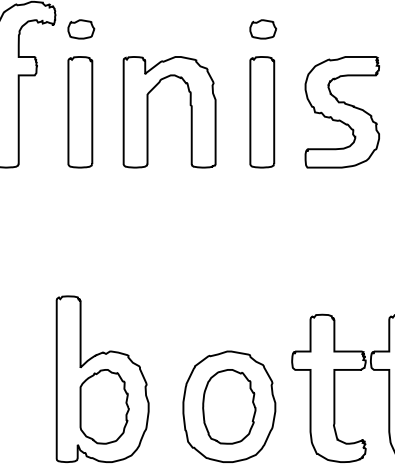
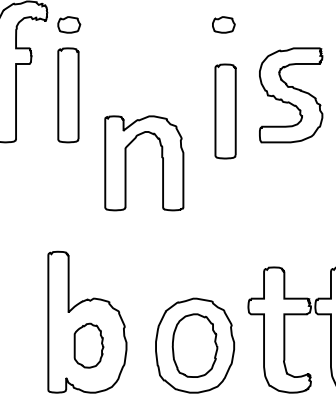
part: (148, 112) -> (126, 163), moved
part: (262, 112) -> (225, 111), moved
part: (104, 406) -> (88, 345), size x0.7

